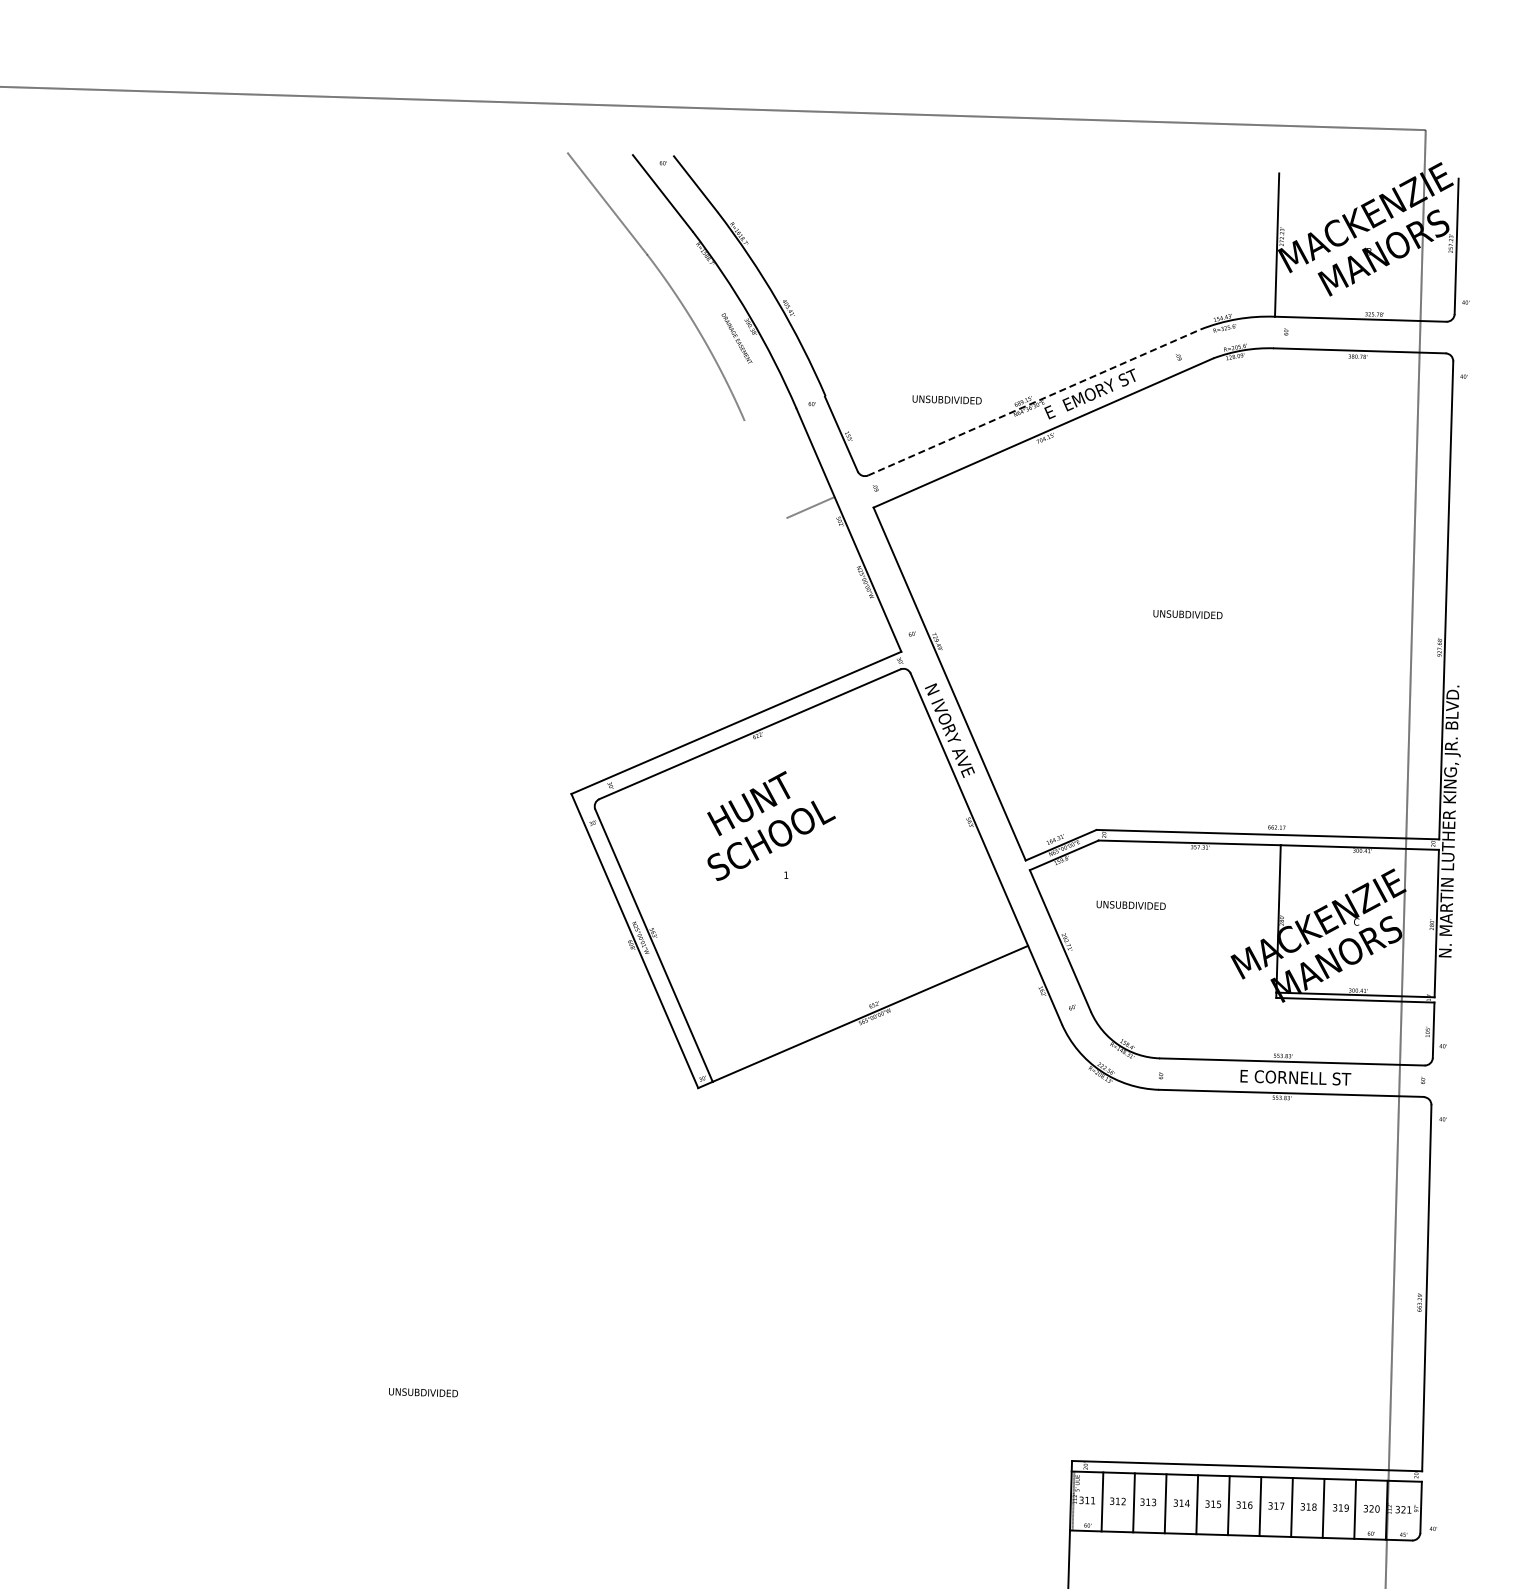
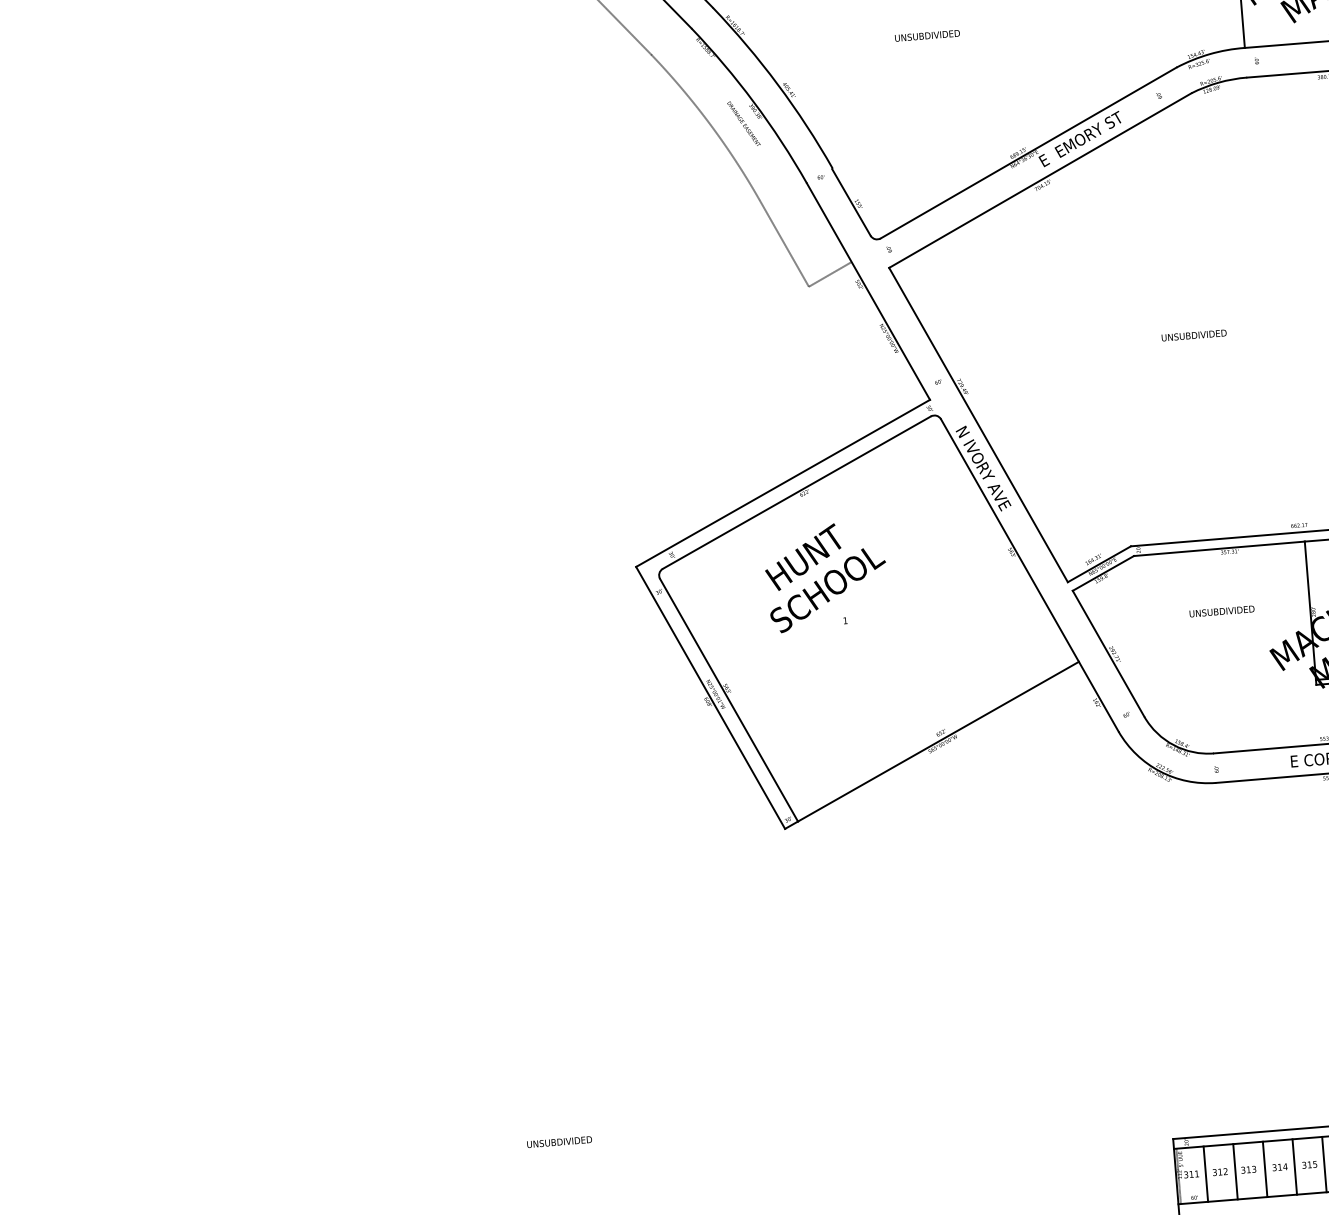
text: (946, 399) -> (926, 35), moved
line: (1034, 402) -> (1028, 152), dashed -> solid
line: (765, 469) -> (784, 243), added
text: (1130, 904) -> (1221, 610), moved

